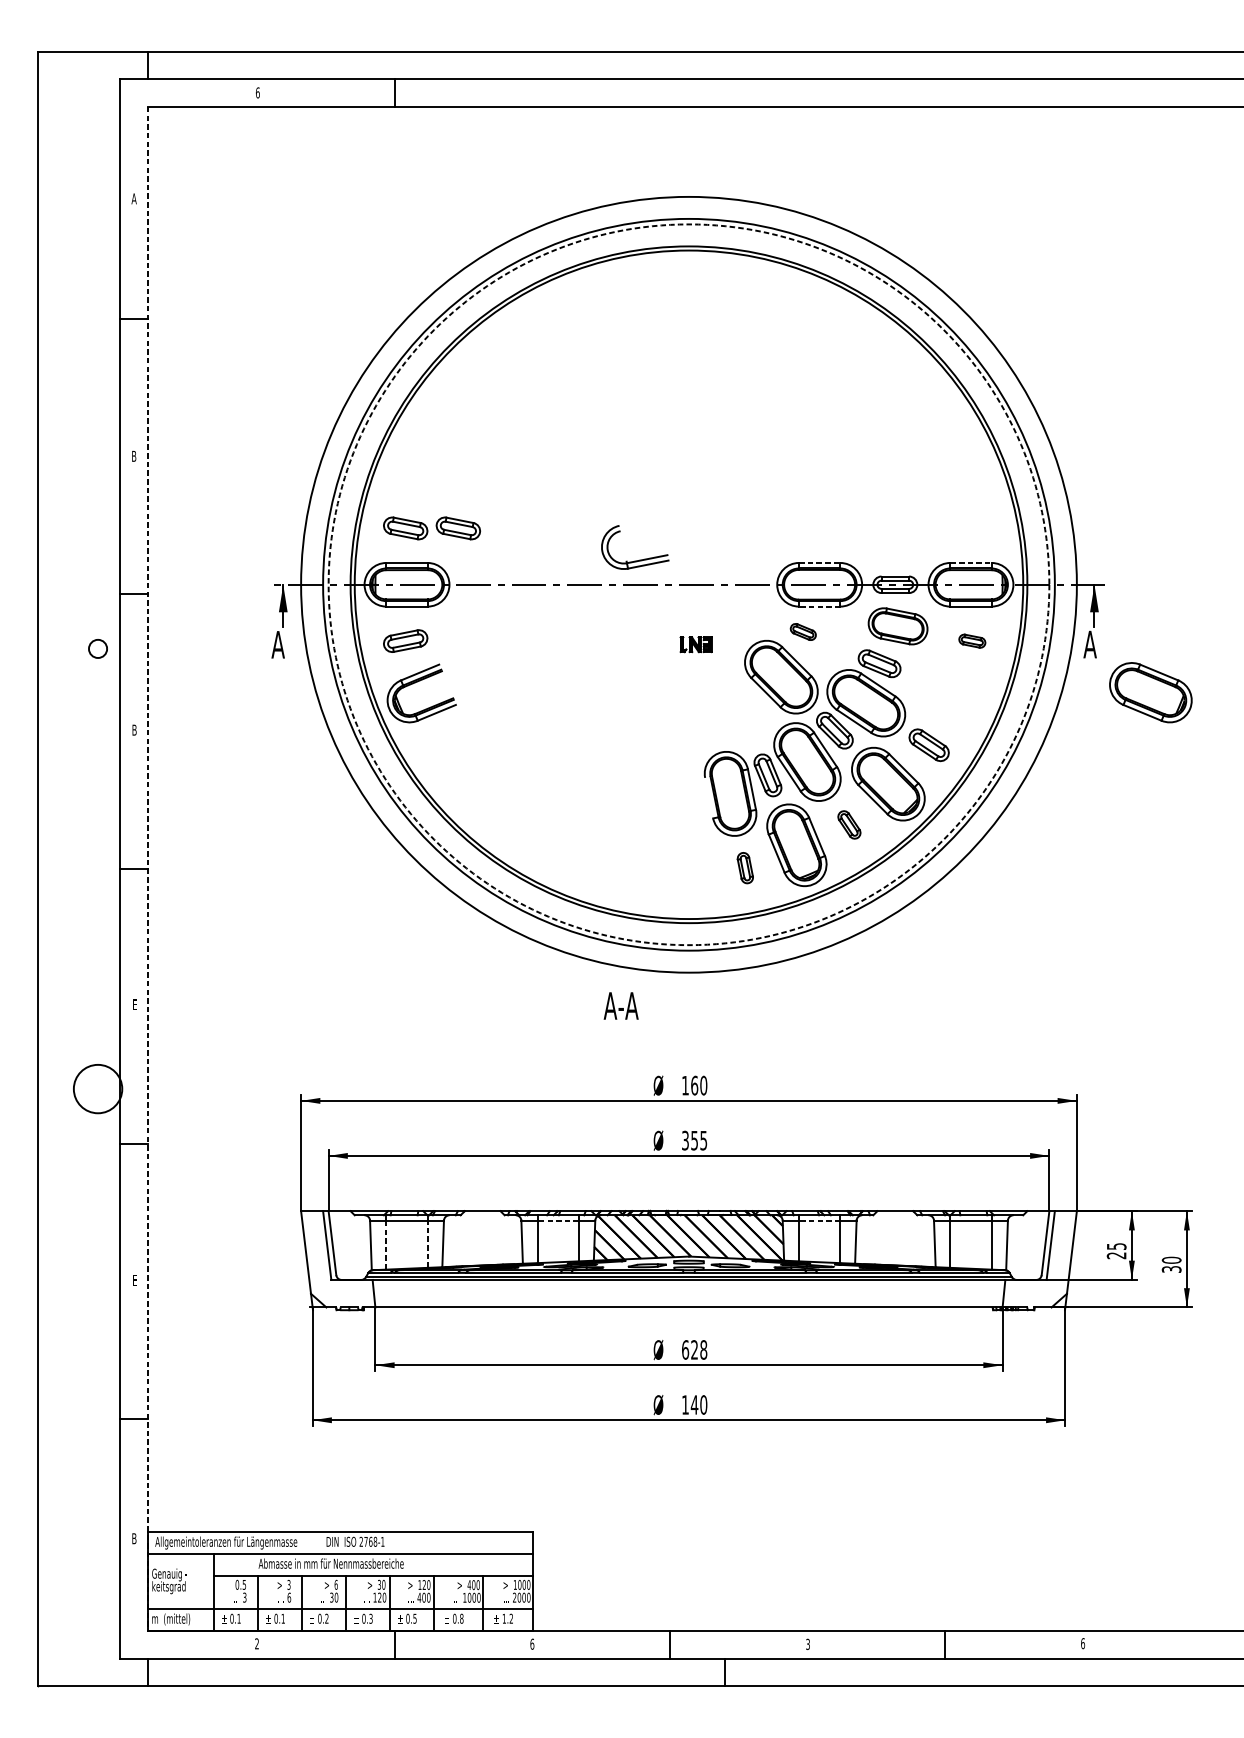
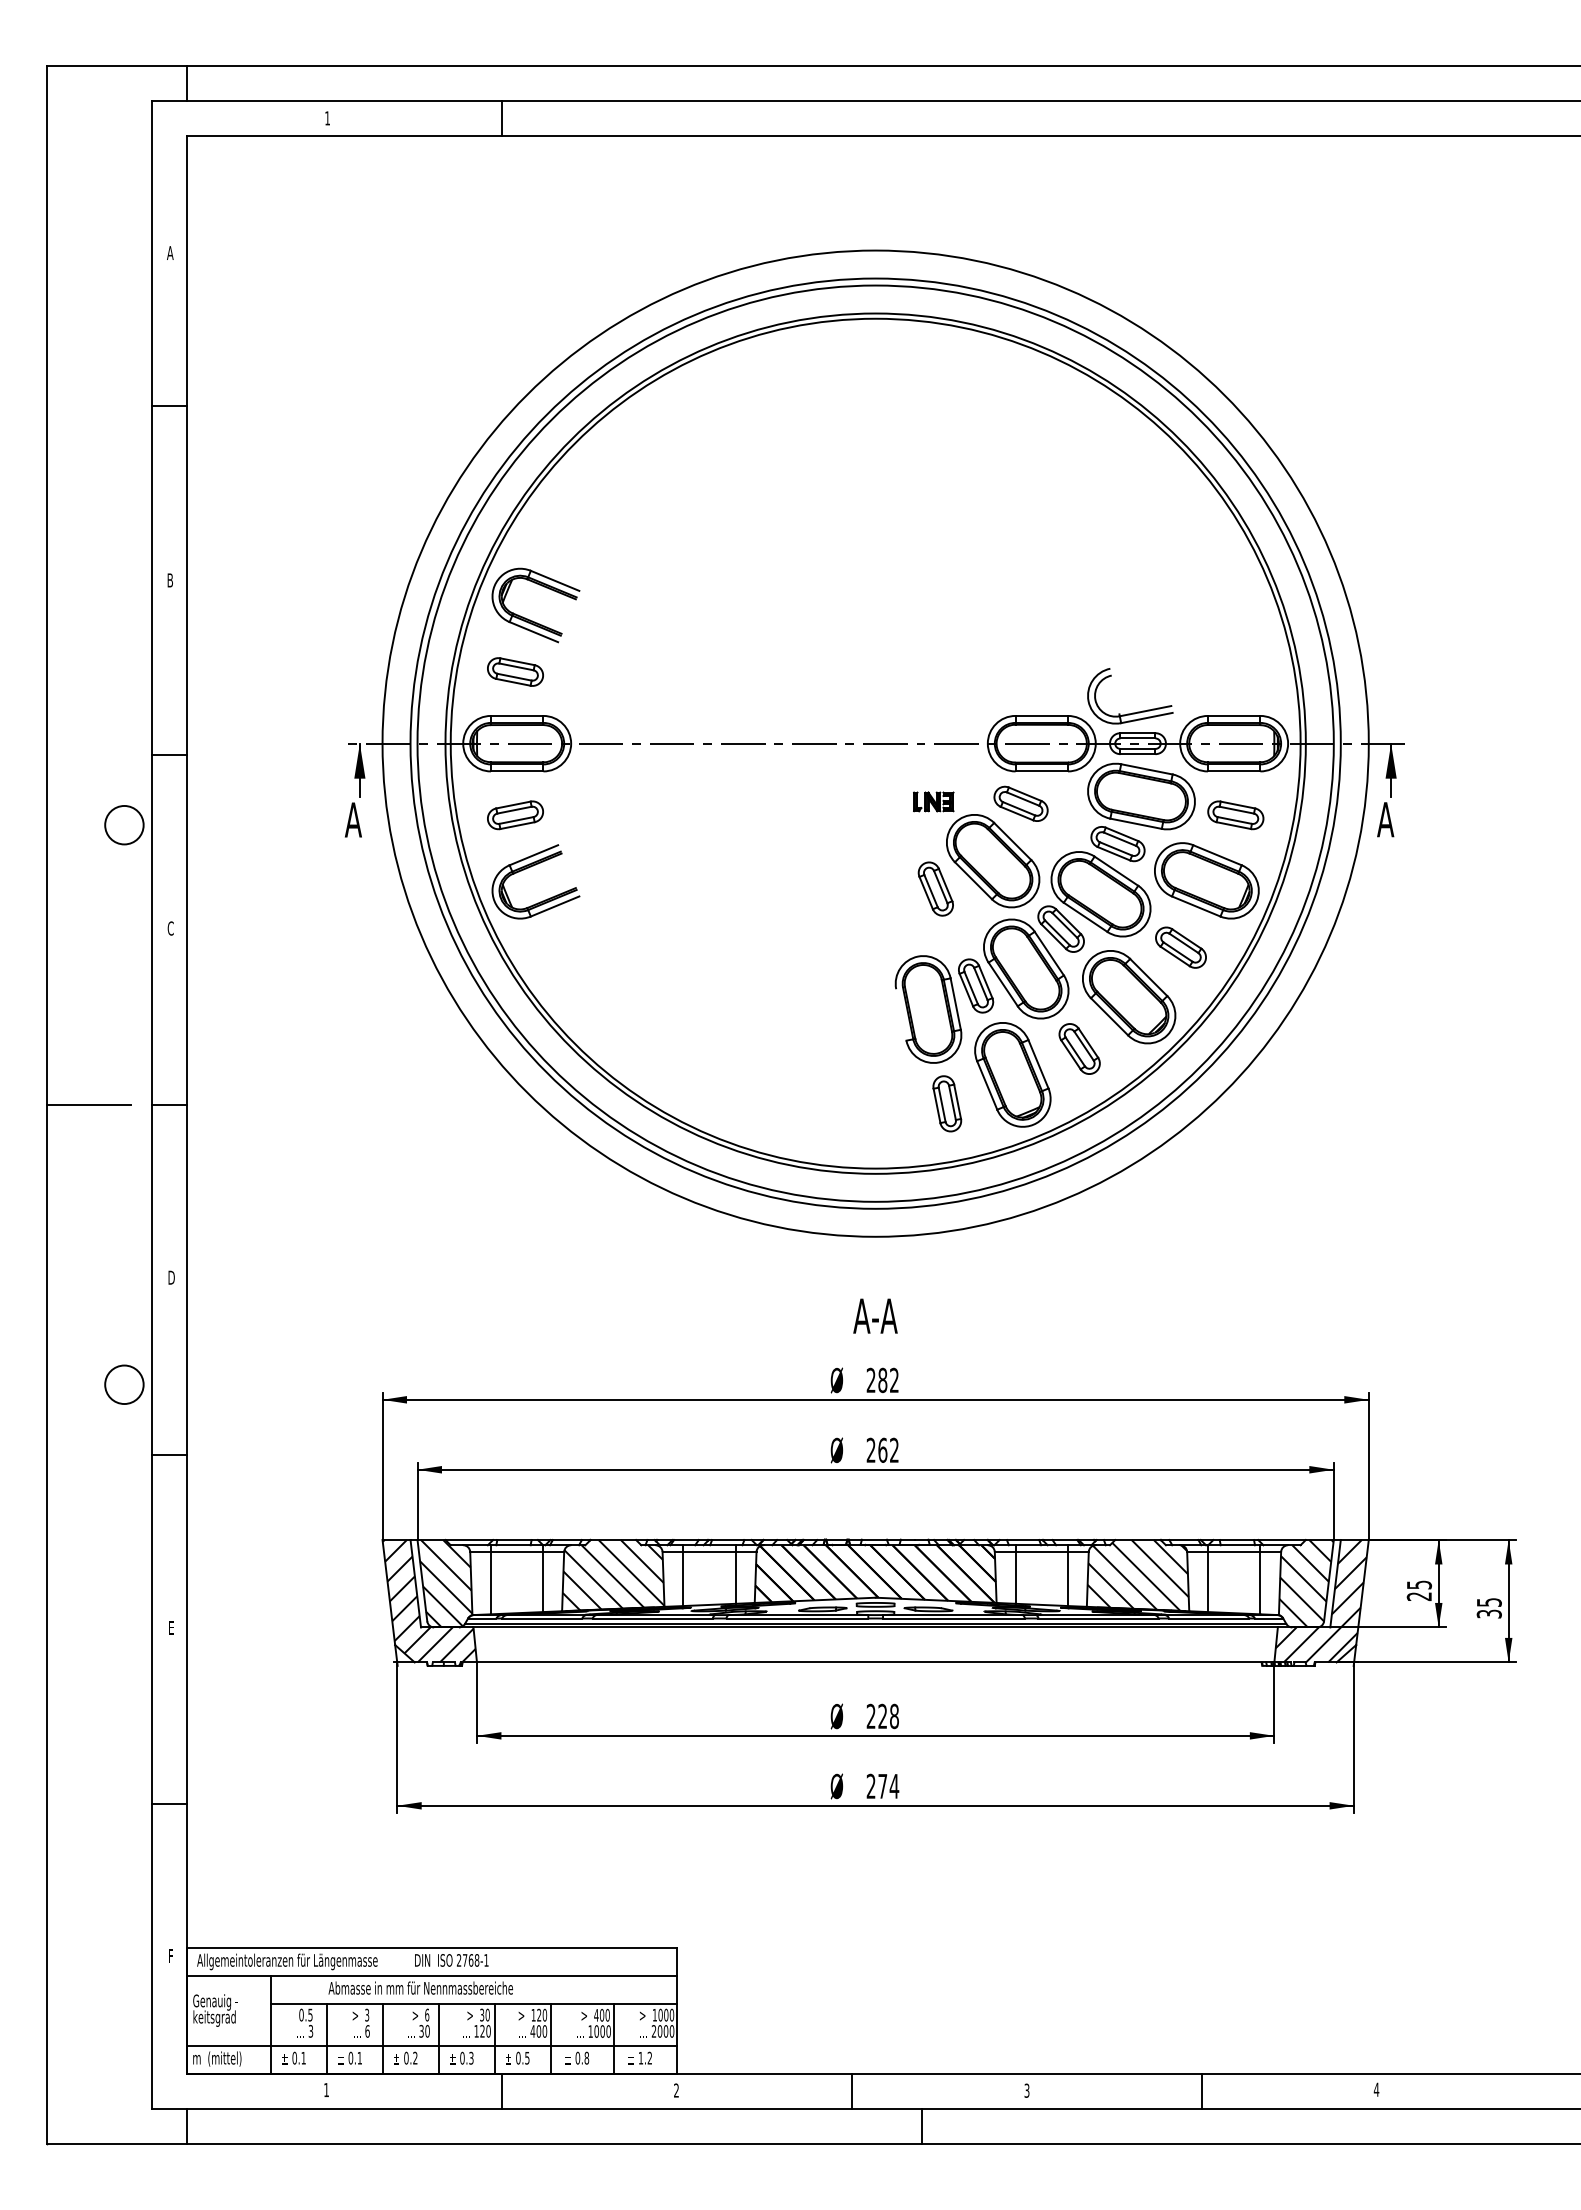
text: (257, 93) -> (327, 118), 6 -> 1
part: (417, 487) -> (530, 619), added
part: (458, 528) -> (582, 671), removed
part: (636, 560) -> (1132, 712), moved
line: (820, 562) -> (1042, 715), dashed -> solid
line: (971, 562) -> (1234, 715), dashed -> solid
circle: (688, 584) -> (875, 743), dashed -> solid
line: (819, 606) -> (1041, 771), dashed -> solid
part: (898, 626) -> (1141, 796), size x1.43
part: (802, 631) -> (1020, 803), size x1.67
part: (972, 641) -> (1235, 815), size x1.67
part: (695, 644) -> (933, 801), moved
circle: (98, 648) -> (124, 824), size x1.67
part: (1150, 692) -> (1206, 880), moved
part: (736, 698) -> (935, 888), added
text: (134, 730) -> (170, 928), B -> C
part: (849, 824) -> (1079, 1048), size x1.43
part: (745, 867) -> (947, 1103), size x1.43
line: (70, 869) -> (89, 1105), added
line: (147, 869) -> (187, 1105), dashed -> solid
text: (135, 1004) -> (171, 1277), E -> D
text: (621, 1005) -> (875, 1315), moved
text: (694, 1085) -> (882, 1380), 160 -> 282
circle: (98, 1088) -> (124, 1384), size x0.62
text: (694, 1139) -> (882, 1449), 355 -> 262
line: (558, 1221) -> (709, 1552), dashed -> solid
line: (819, 1221) -> (1041, 1552), dashed -> solid
hatch: (482, 1239) -> (613, 1575), added
hatch: (894, 1239) -> (1137, 1575), added
line: (427, 1243) -> (543, 1581), dashed -> solid
line: (386, 1244) -> (490, 1582), dashed -> solid
hatch: (351, 1245) -> (446, 1583), added
hatch: (1027, 1245) -> (1306, 1583), added
hatch: (1038, 1259) -> (1320, 1601), added
hatch: (337, 1260) -> (428, 1602), added
text: (1171, 1260) -> (1488, 1602), 30 -> 35
text: (684, 1350) -> (870, 1716), 628 -> 228
text: (694, 1404) -> (882, 1785), 140 -> 274
text: (134, 1538) -> (170, 1956), B -> F
text: (257, 1643) -> (326, 2089), 2 -> 1
text: (1082, 1643) -> (1376, 2089), 6 -> 4
text: (532, 1644) -> (676, 2090), 6 -> 2

